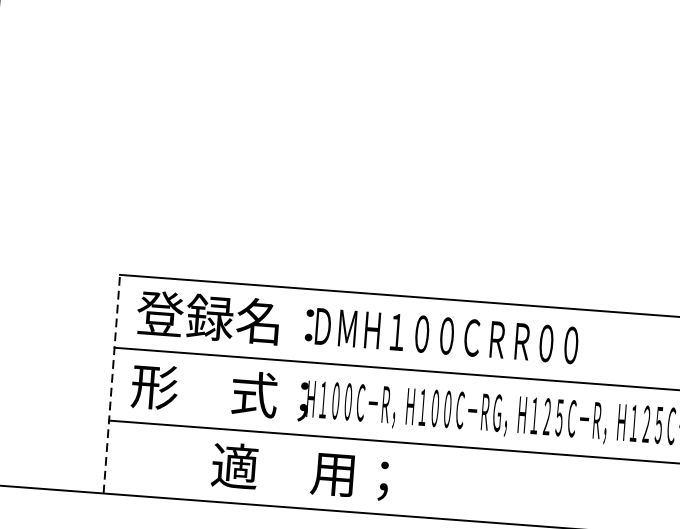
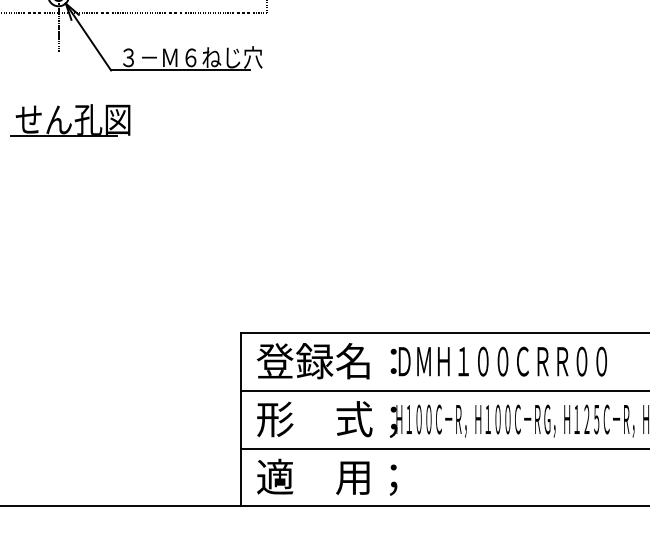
line: (112, 384) -> (241, 419), dashed -> solid
text: (300, 470) -> (327, 476), moved

